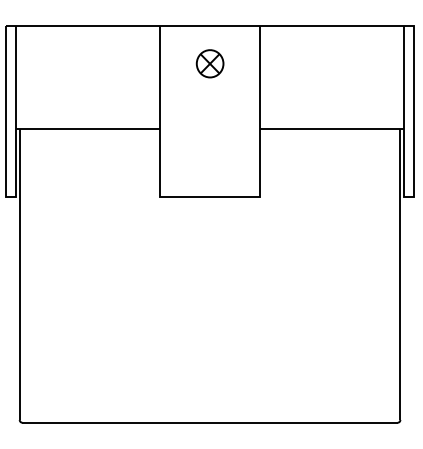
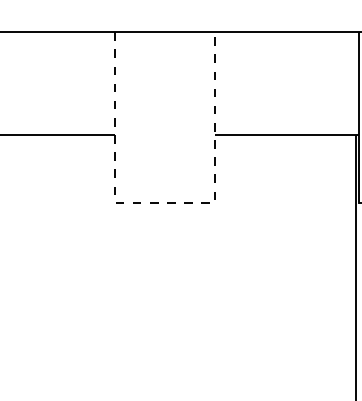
part: (209, 63) -> (164, 69), removed
line: (210, 197) -> (165, 203), solid -> dashed

